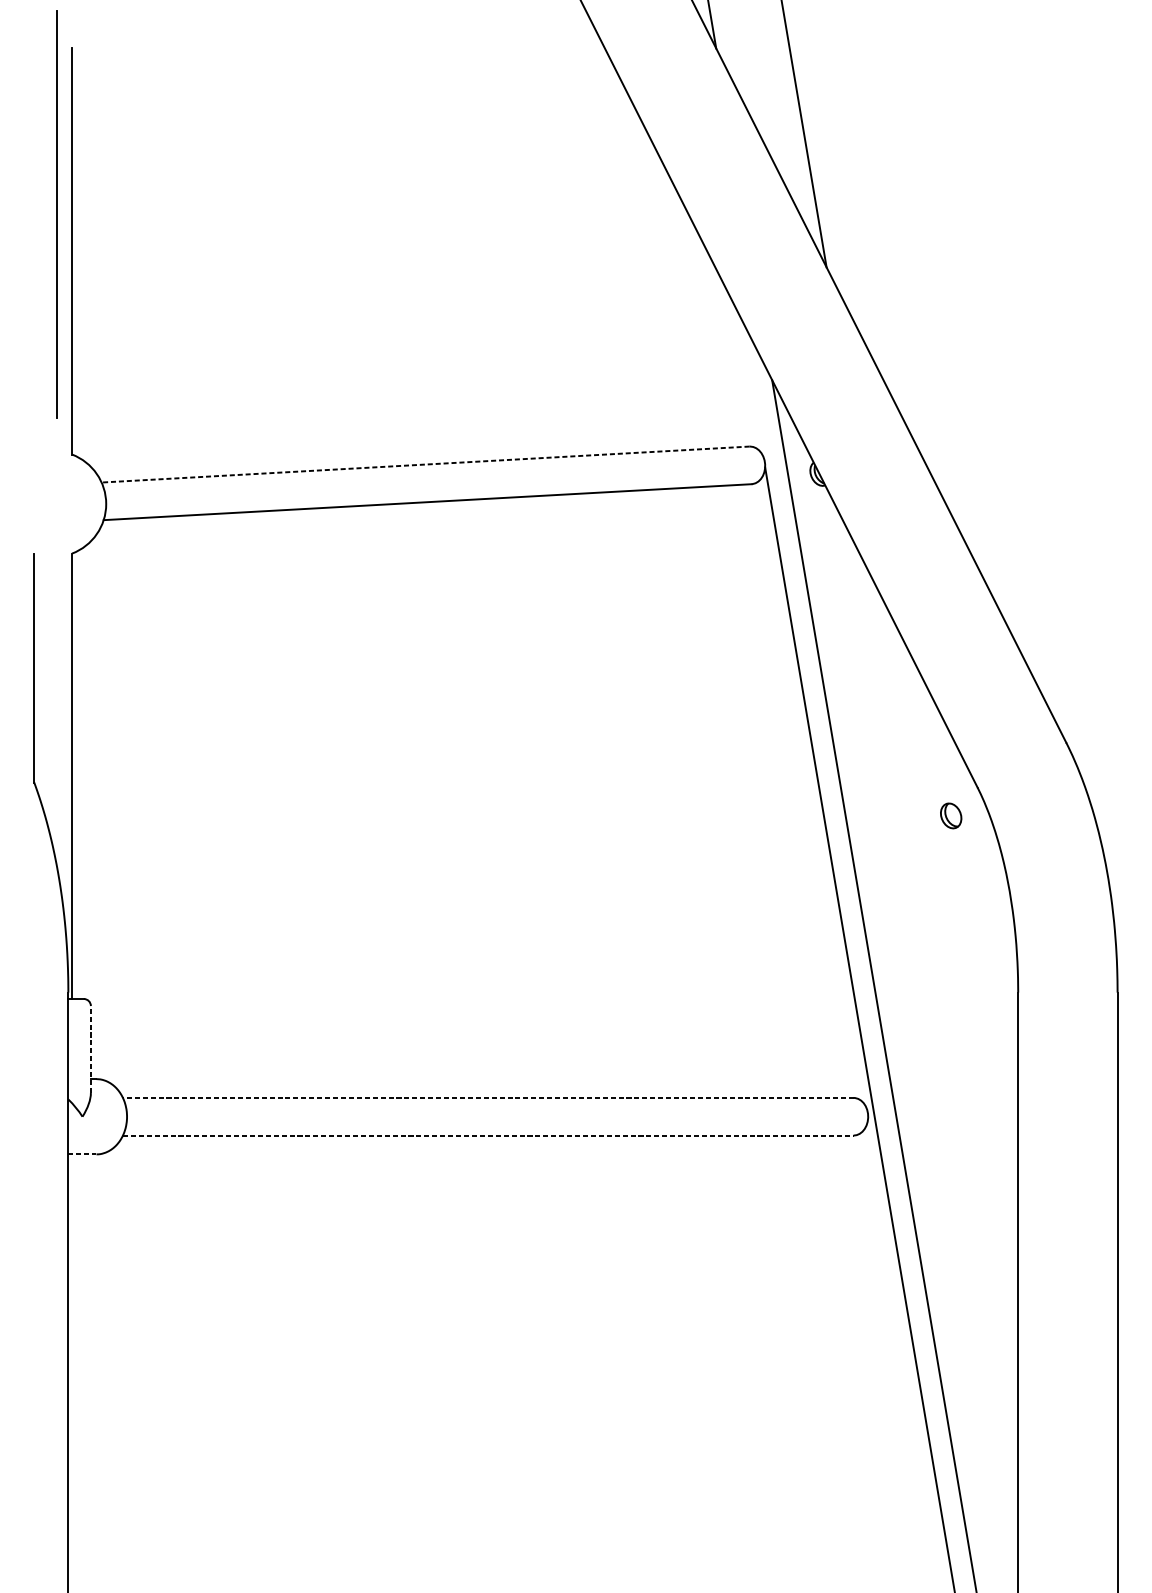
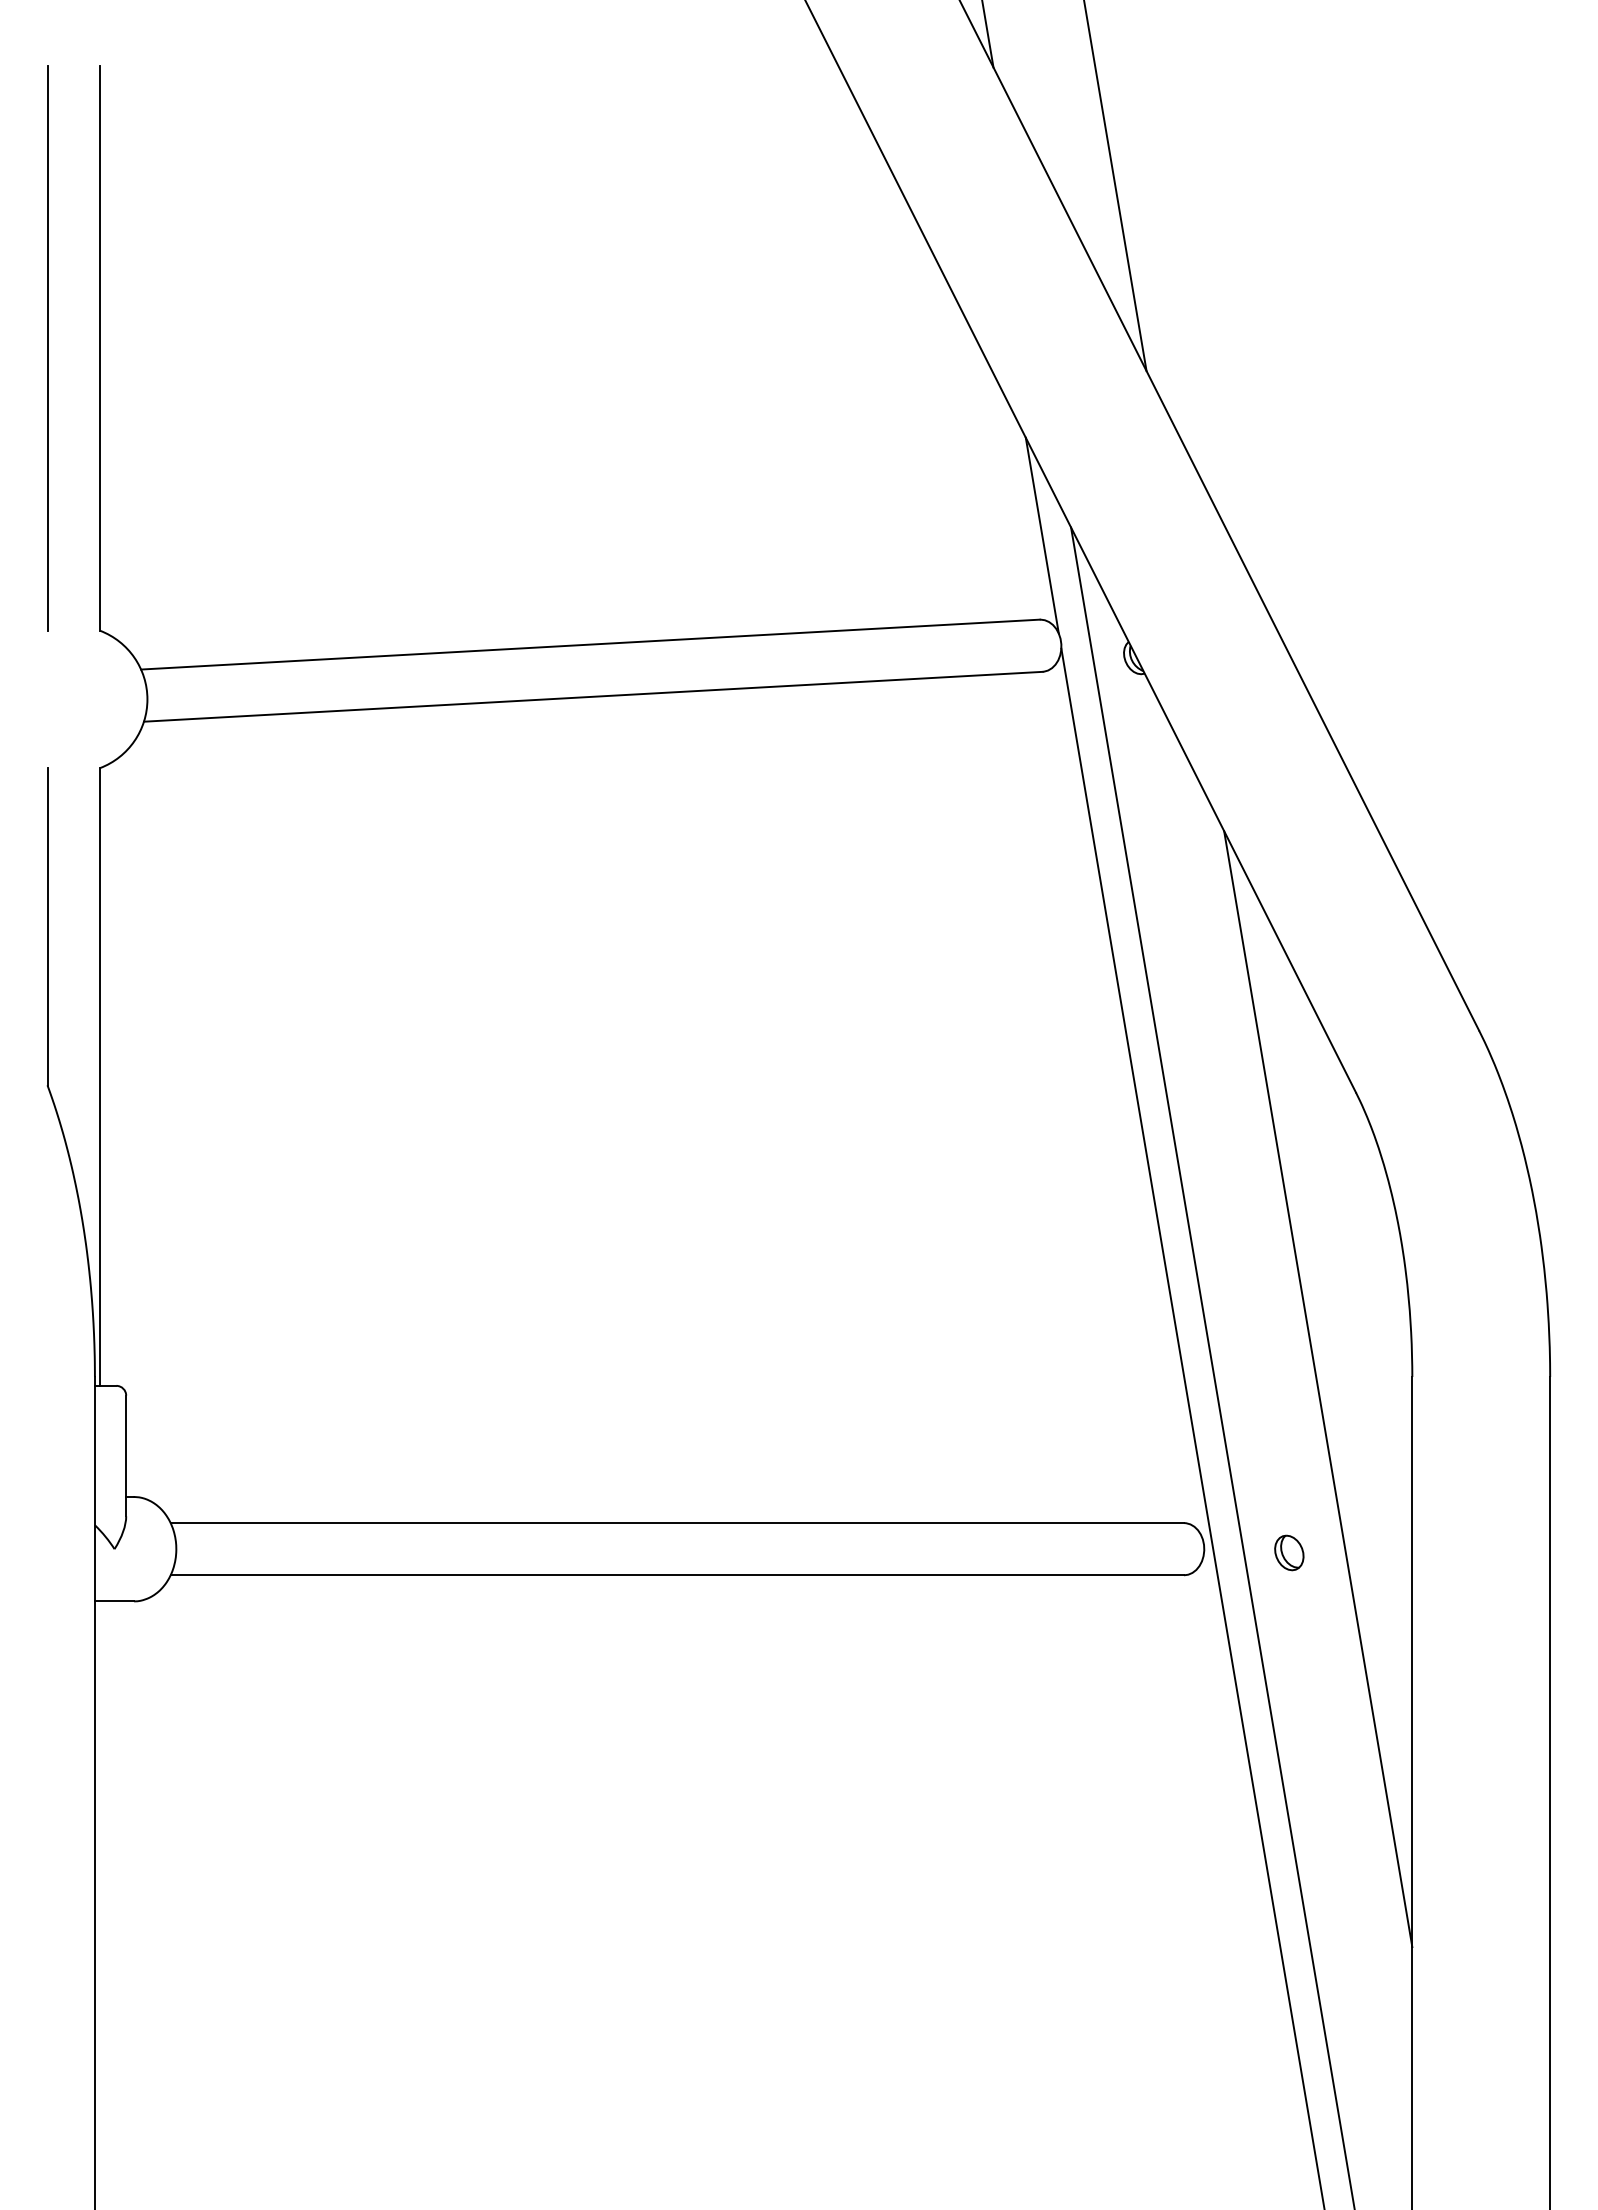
line: (57, 214) -> (47, 348), moved
line: (750, 385) -> (1041, 535), added
line: (425, 464) -> (590, 644), dashed -> solid
part: (951, 815) -> (1289, 1552), moved
line: (950, 1001) -> (1318, 1389), added
line: (91, 1049) -> (126, 1455), dashed -> solid
line: (488, 1098) -> (677, 1523), dashed -> solid
line: (488, 1135) -> (677, 1575), dashed -> solid
line: (82, 1154) -> (114, 1601), dashed -> solid

